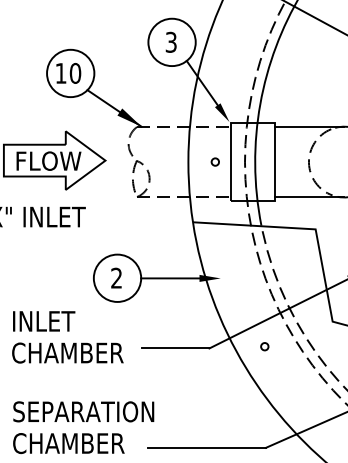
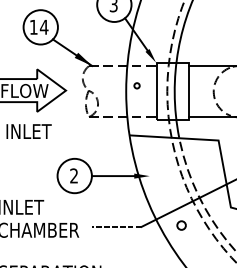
text: (75, 72) -> (44, 26), 10 -> 14
circle: (214, 161) -> (136, 85), moved
circle: (264, 346) -> (181, 225), size x1.6
line: (175, 348) -> (116, 226), solid -> dashed

